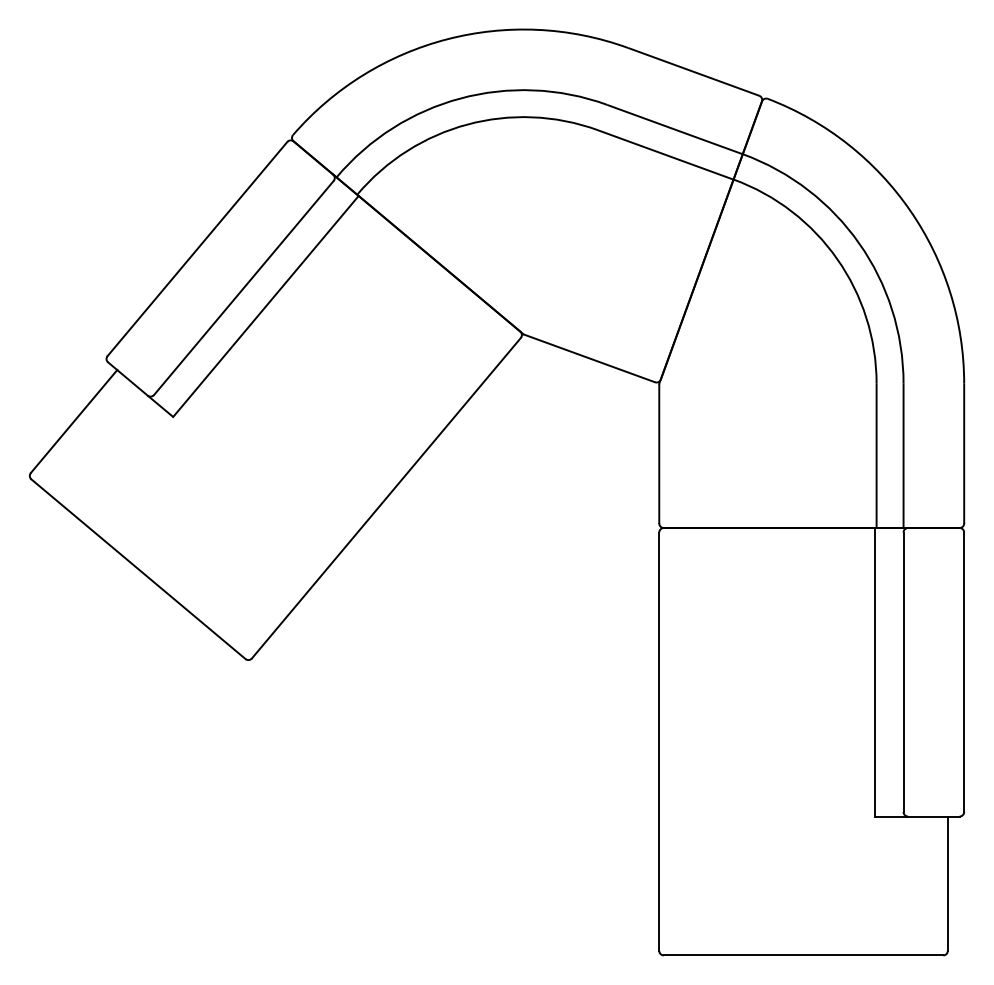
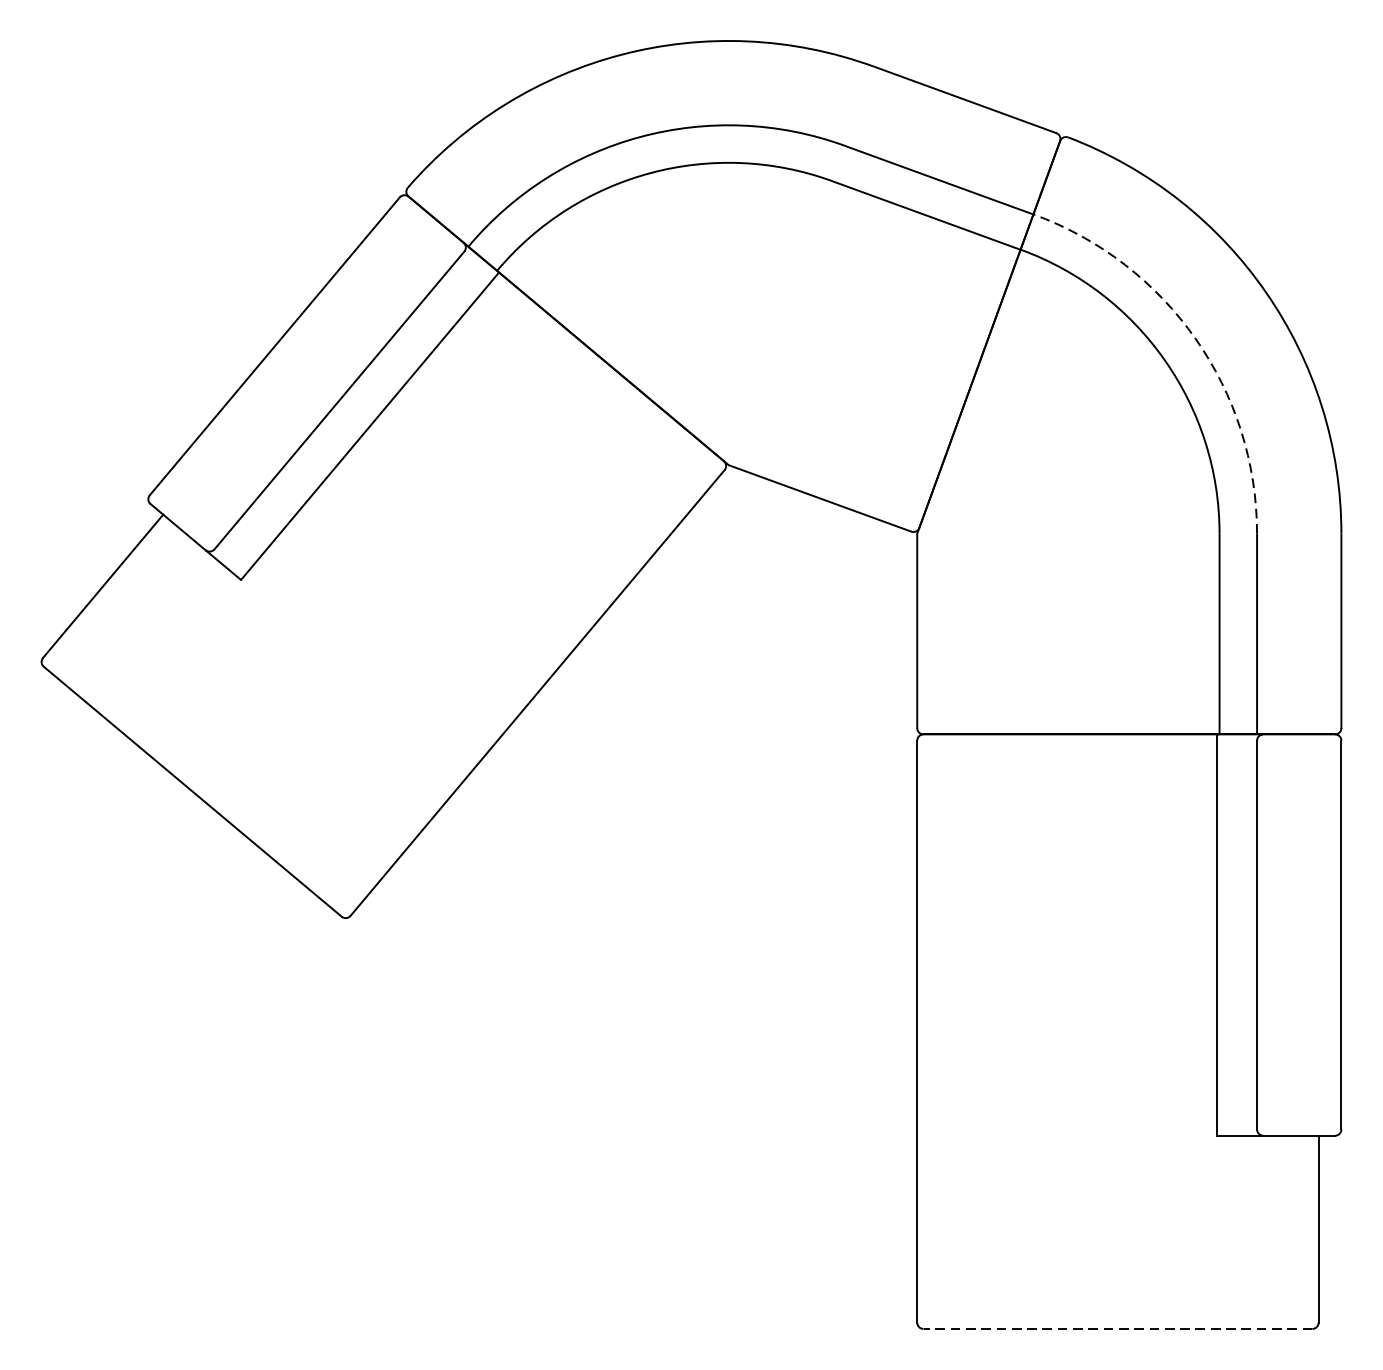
arc: (859, 243) -> (1195, 338), solid -> dashed
line: (803, 955) -> (1117, 1329), solid -> dashed

